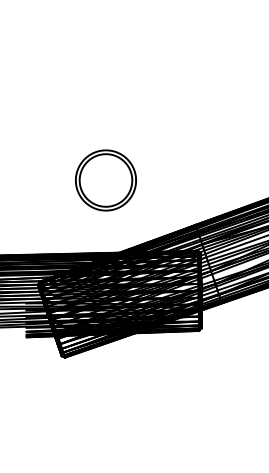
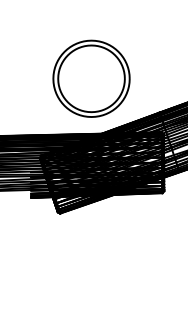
part: (105, 180) -> (91, 78), size x1.67

